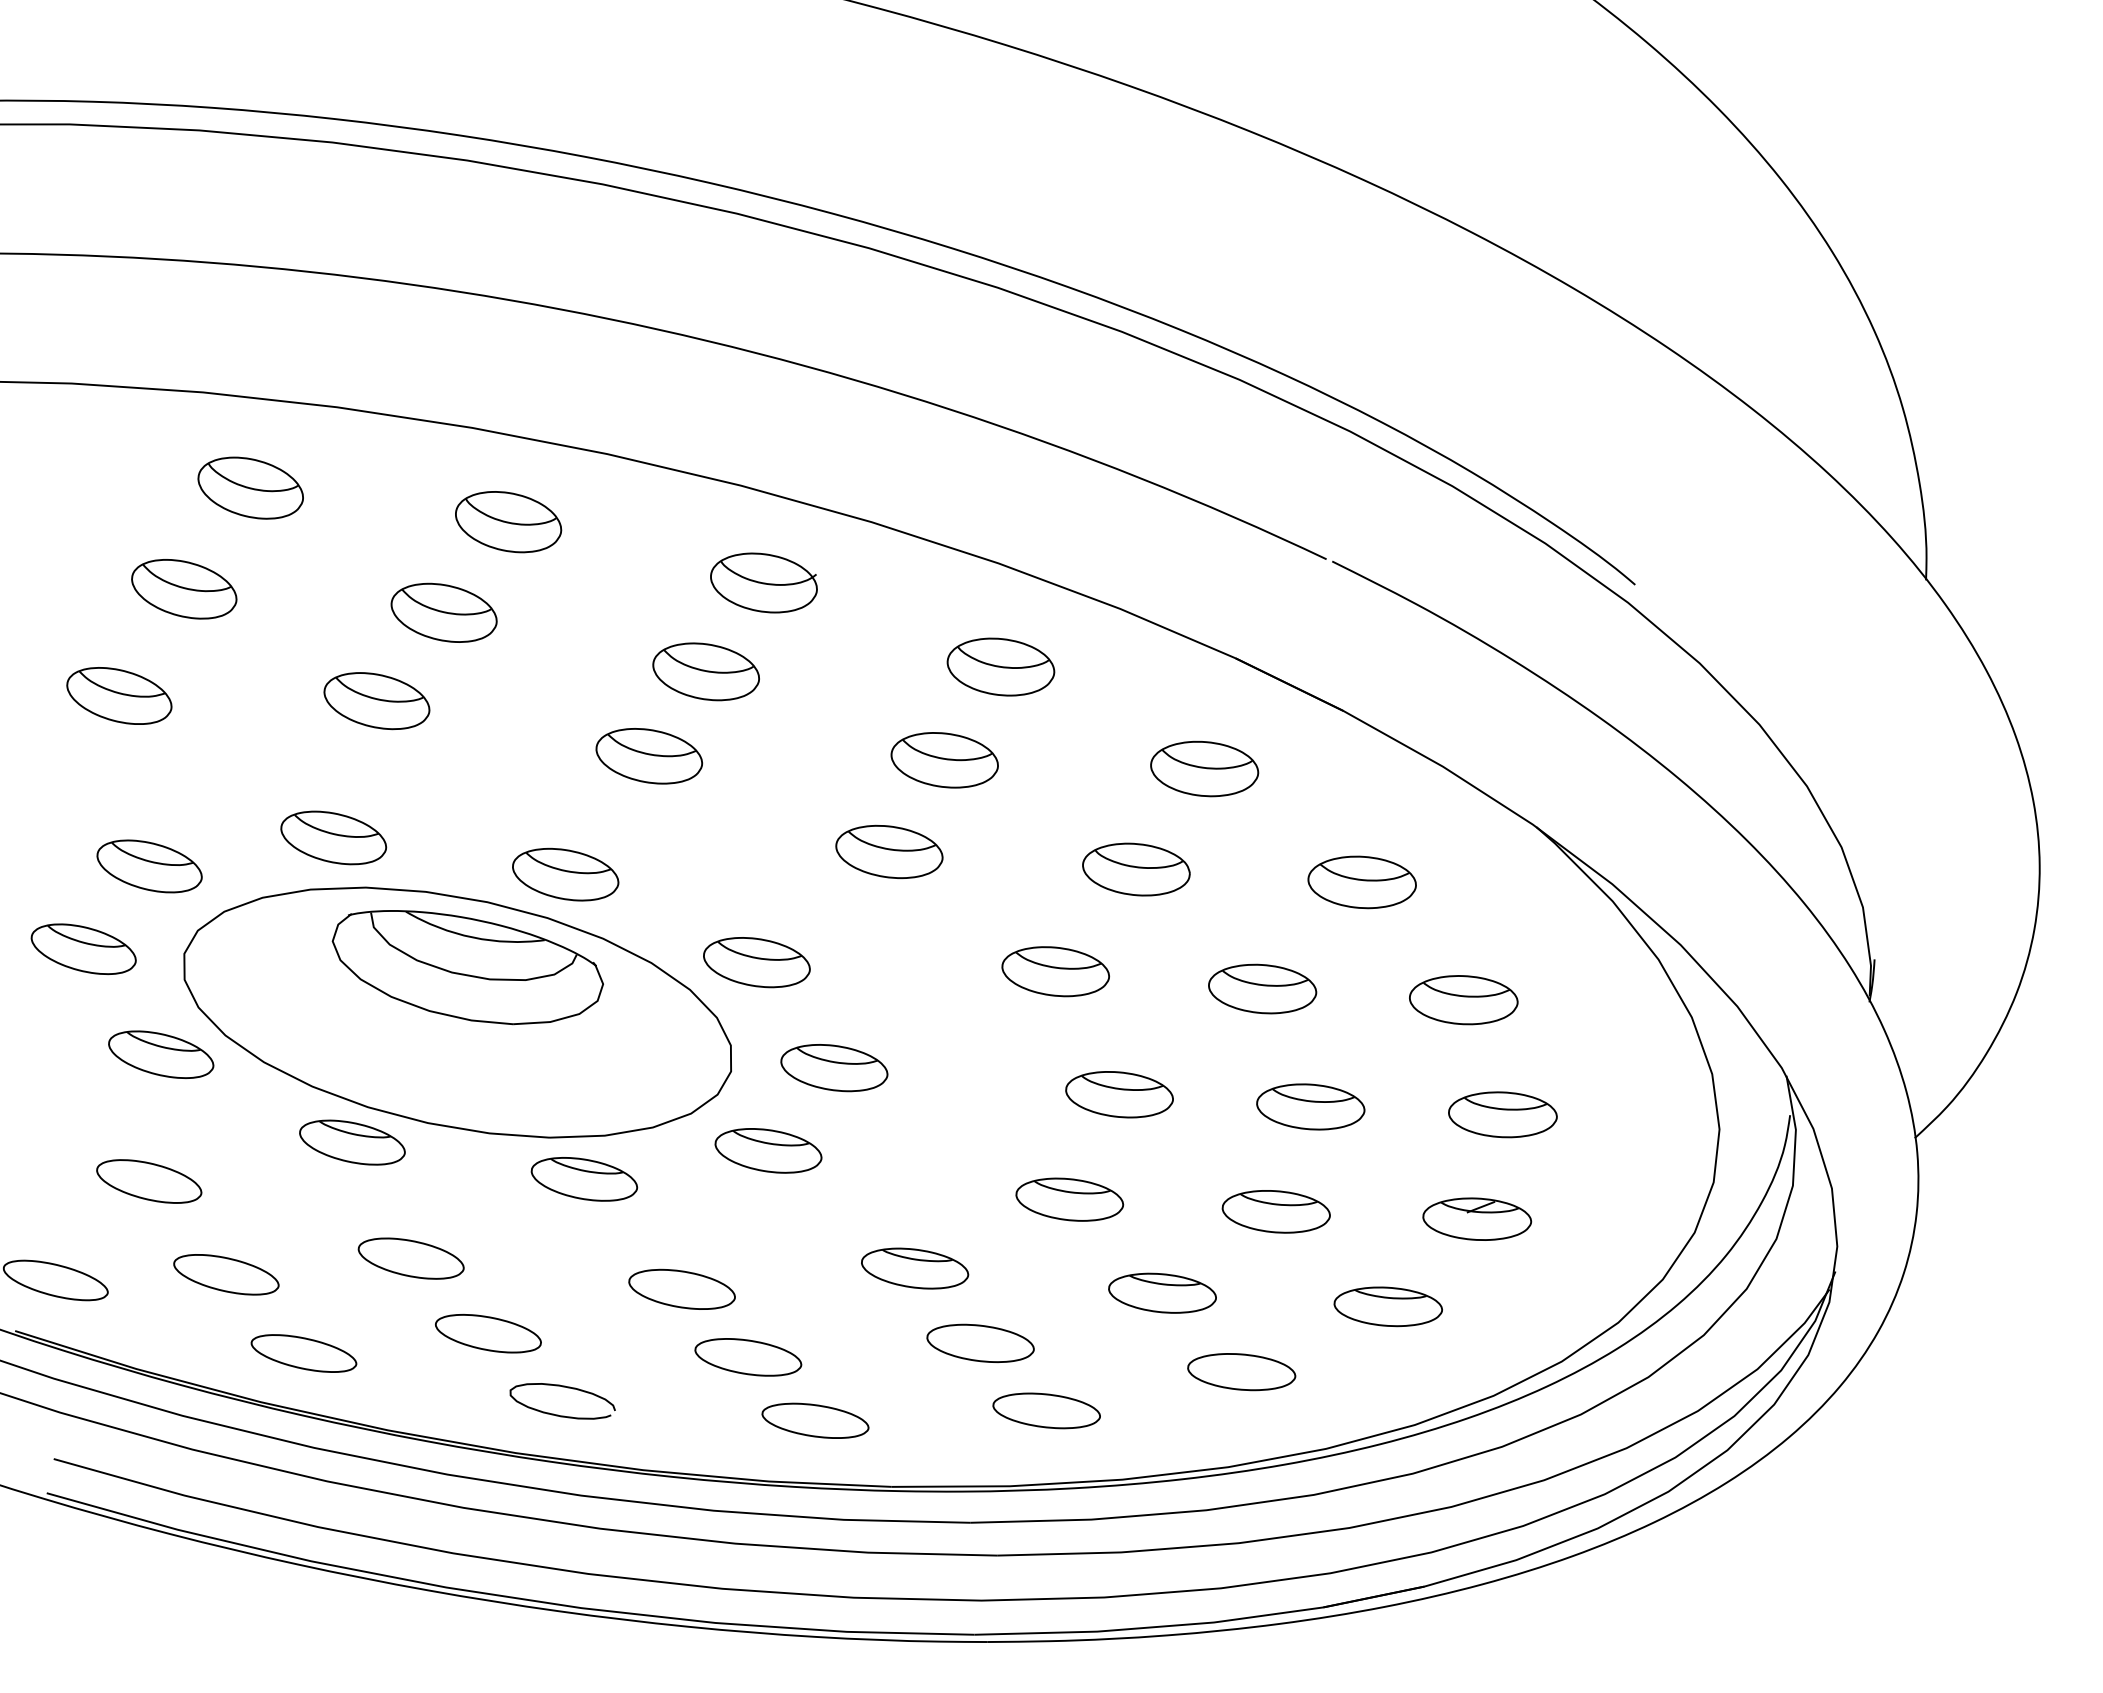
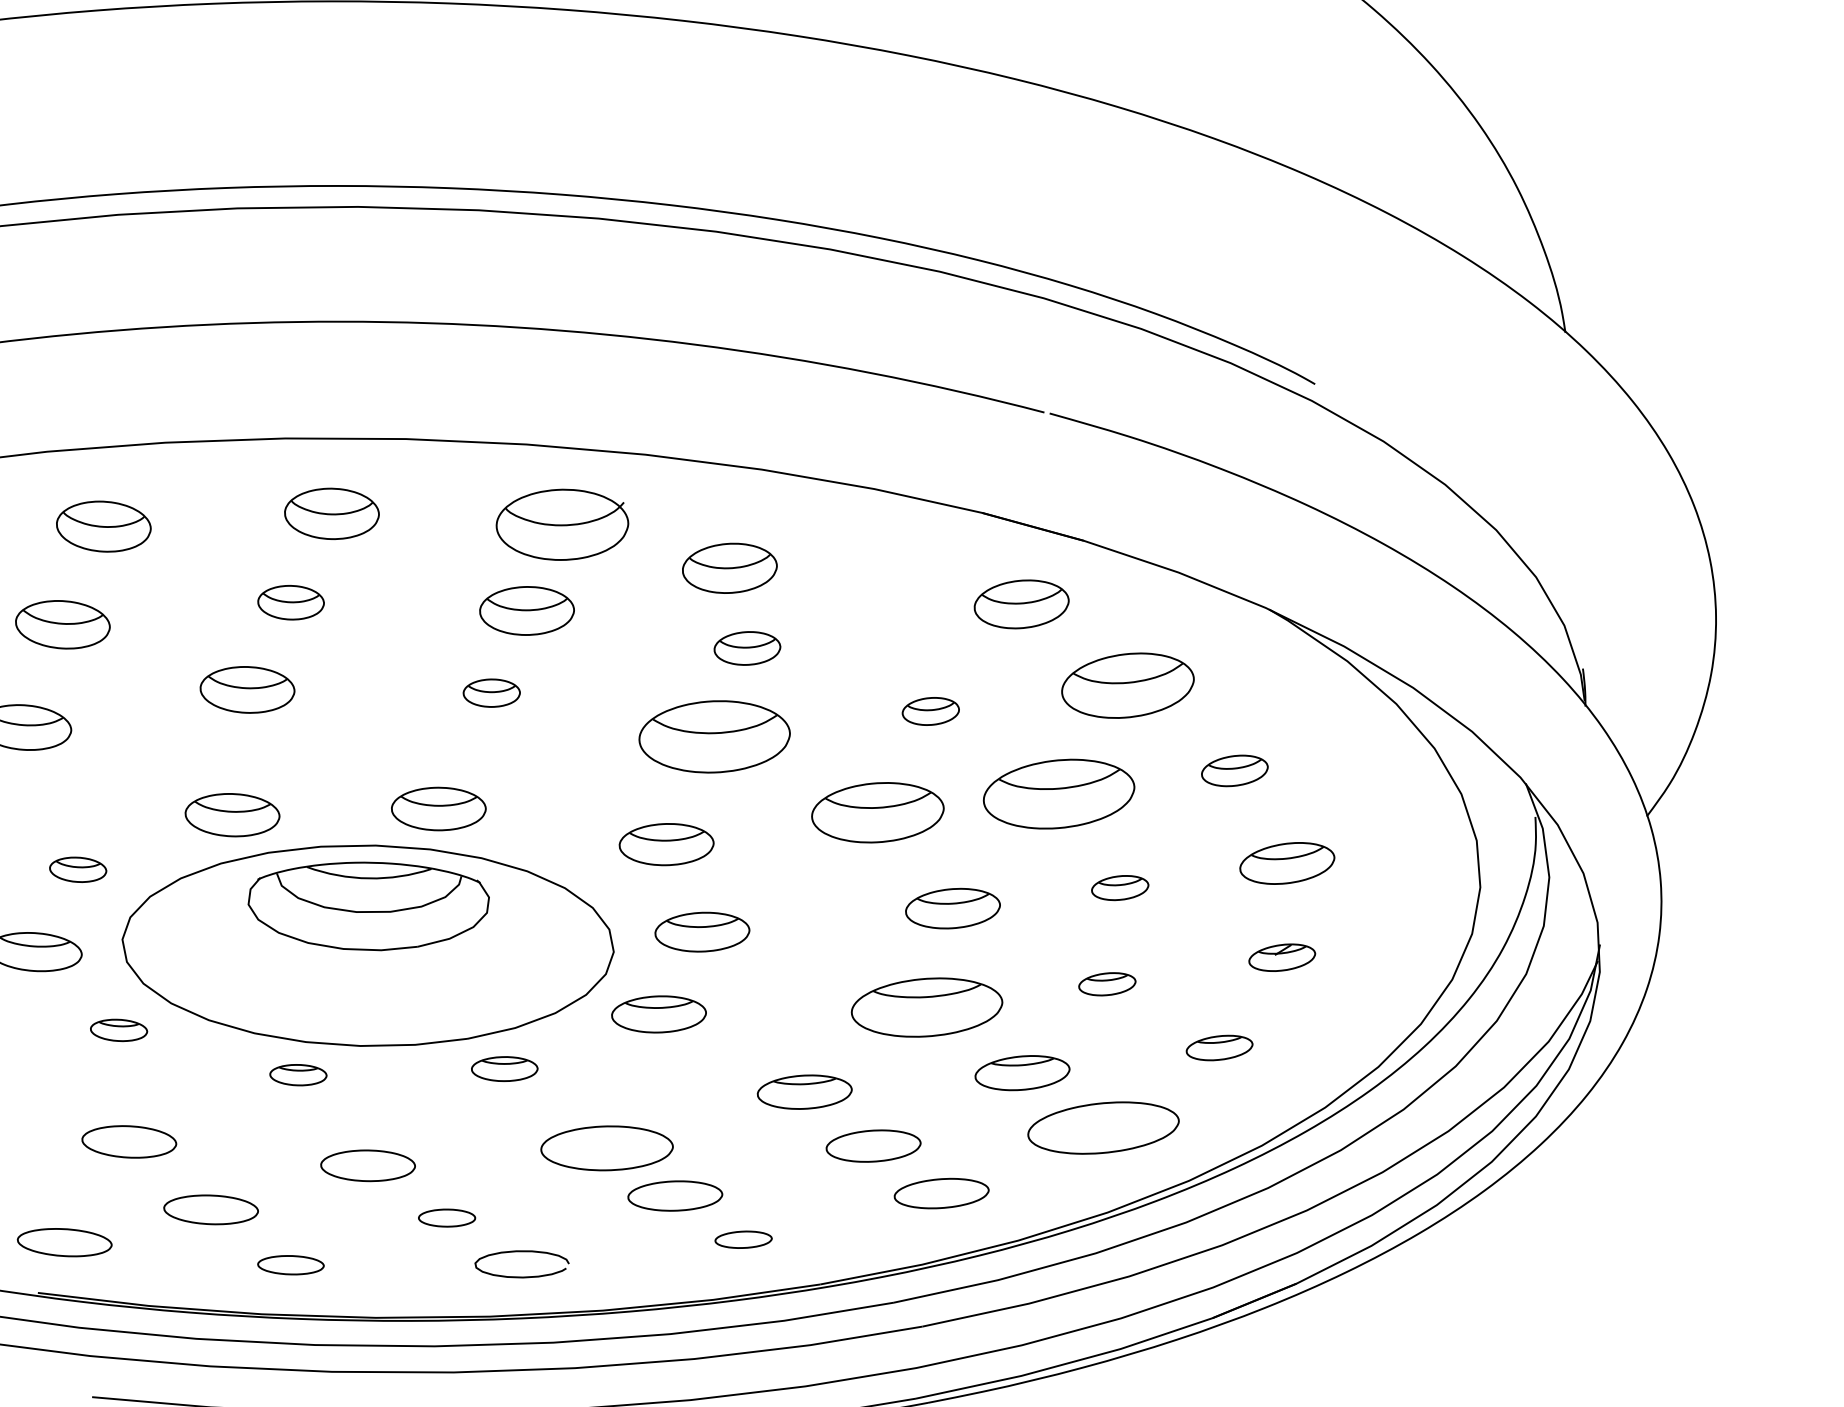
part: (763, 582) -> (561, 524), size x1.4
part: (443, 612) -> (290, 602), size x0.7
part: (1000, 666) -> (729, 567), moved
part: (649, 756) -> (491, 693), size x0.6
part: (944, 760) -> (747, 648), size x0.7
part: (1204, 768) -> (1021, 603), moved
part: (889, 851) -> (714, 736), size x1.6
part: (149, 866) -> (78, 869), size x0.6
part: (1136, 869) -> (930, 711), size x0.6
part: (1361, 882) -> (1127, 685), size x1.4
part: (756, 962) -> (666, 844), moved
part: (1055, 971) -> (877, 812), size x1.4
part: (1262, 988) -> (1059, 793), size x1.6
part: (1463, 1000) -> (1234, 771), size x0.7
part: (161, 1054) -> (119, 1030), size x0.6
part: (1310, 1106) -> (1119, 887), size x0.6
part: (352, 1142) -> (298, 1075), size x0.6
part: (584, 1179) -> (504, 1069), size x0.7
part: (1069, 1199) -> (926, 1007), size x1.6
part: (1275, 1211) -> (1106, 984), size x0.6
part: (1477, 1218) -> (1282, 957), size x0.7
part: (681, 1288) -> (606, 1147), size x1.4
part: (1387, 1306) -> (1218, 1047), size x0.7
part: (488, 1333) -> (447, 1217), size x0.6
part: (303, 1353) -> (290, 1265), size x0.7
part: (1241, 1372) -> (1103, 1128), size x1.6
part: (815, 1420) -> (743, 1239), size x0.6

